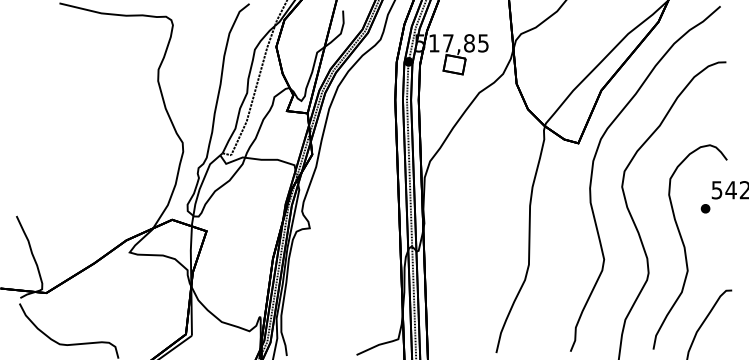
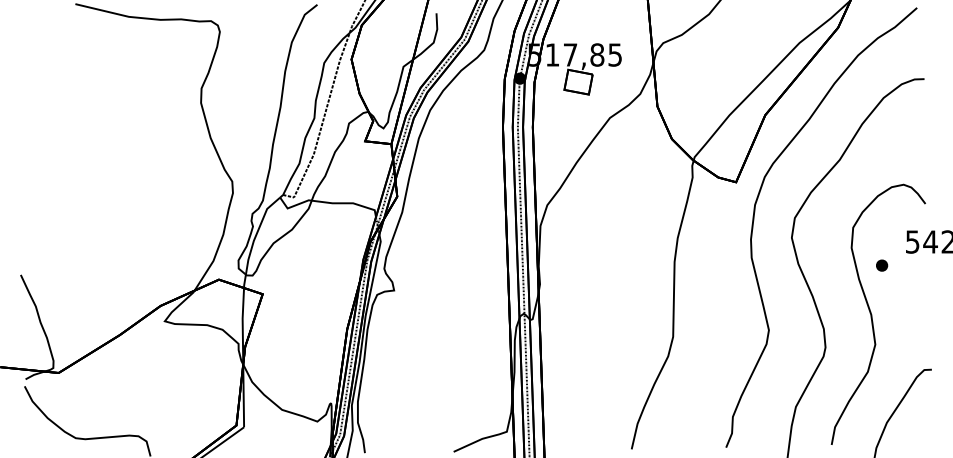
part: (705, 208) -> (882, 265), moved

